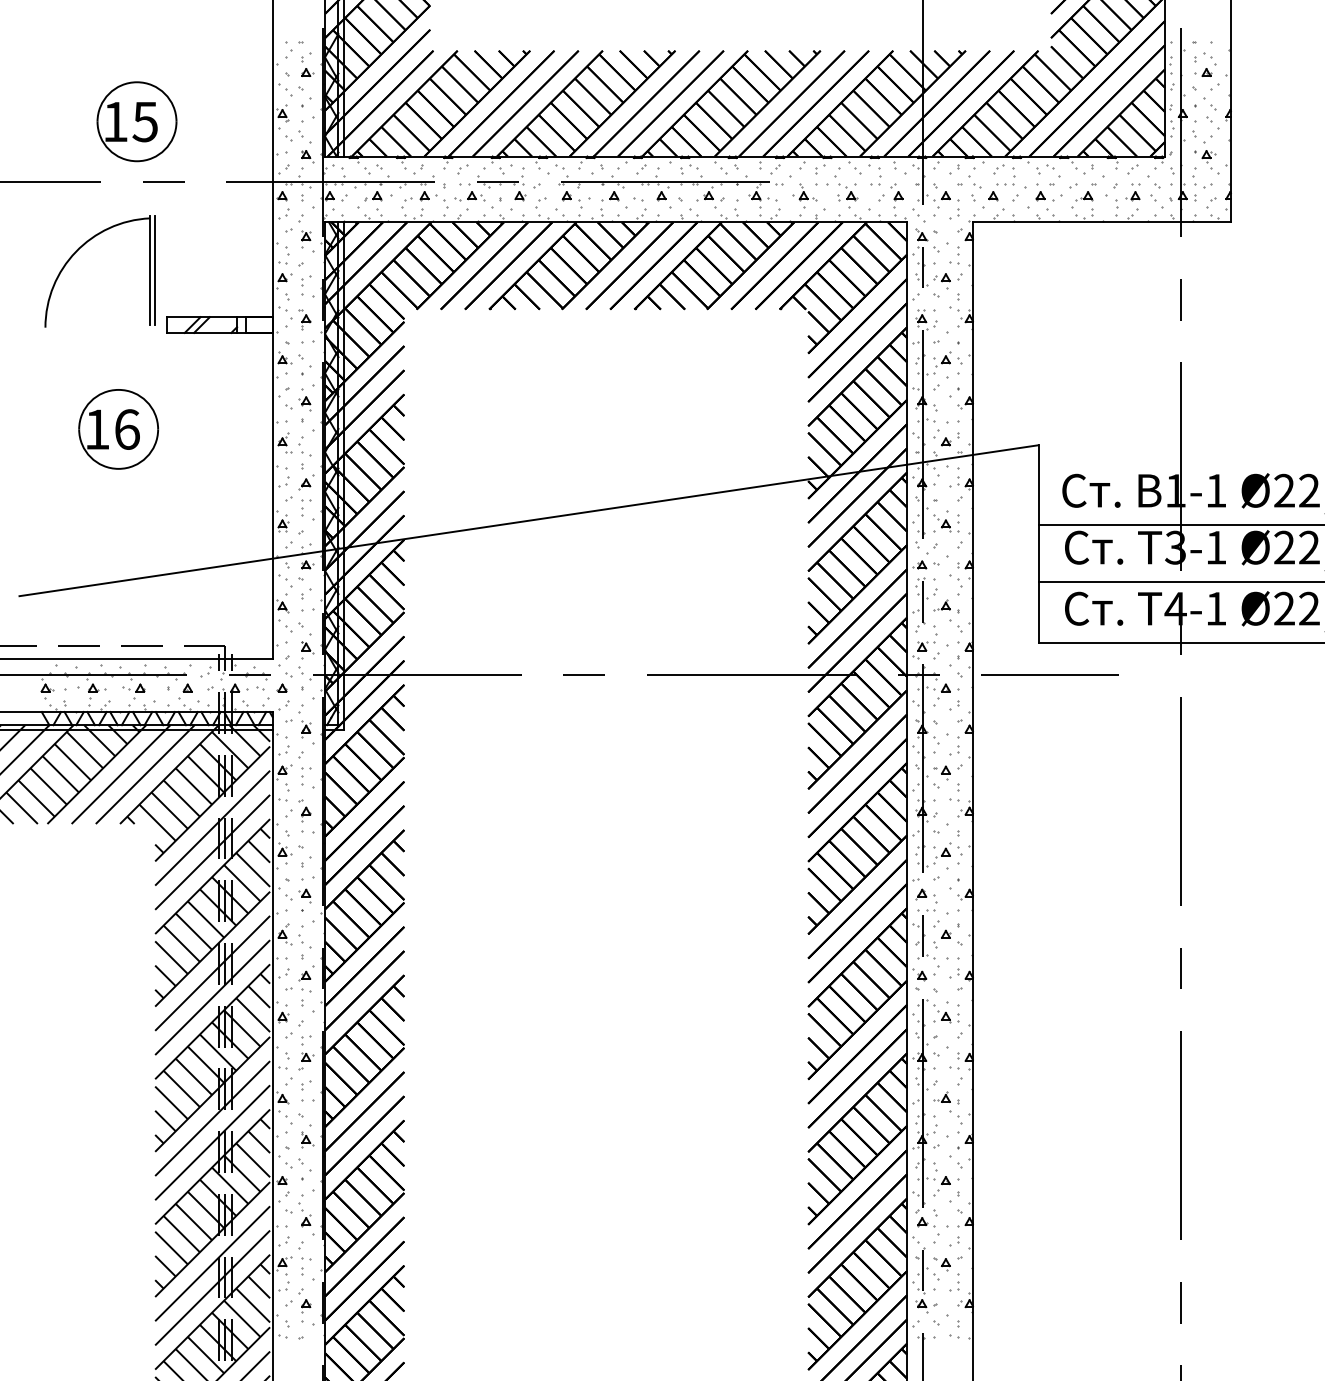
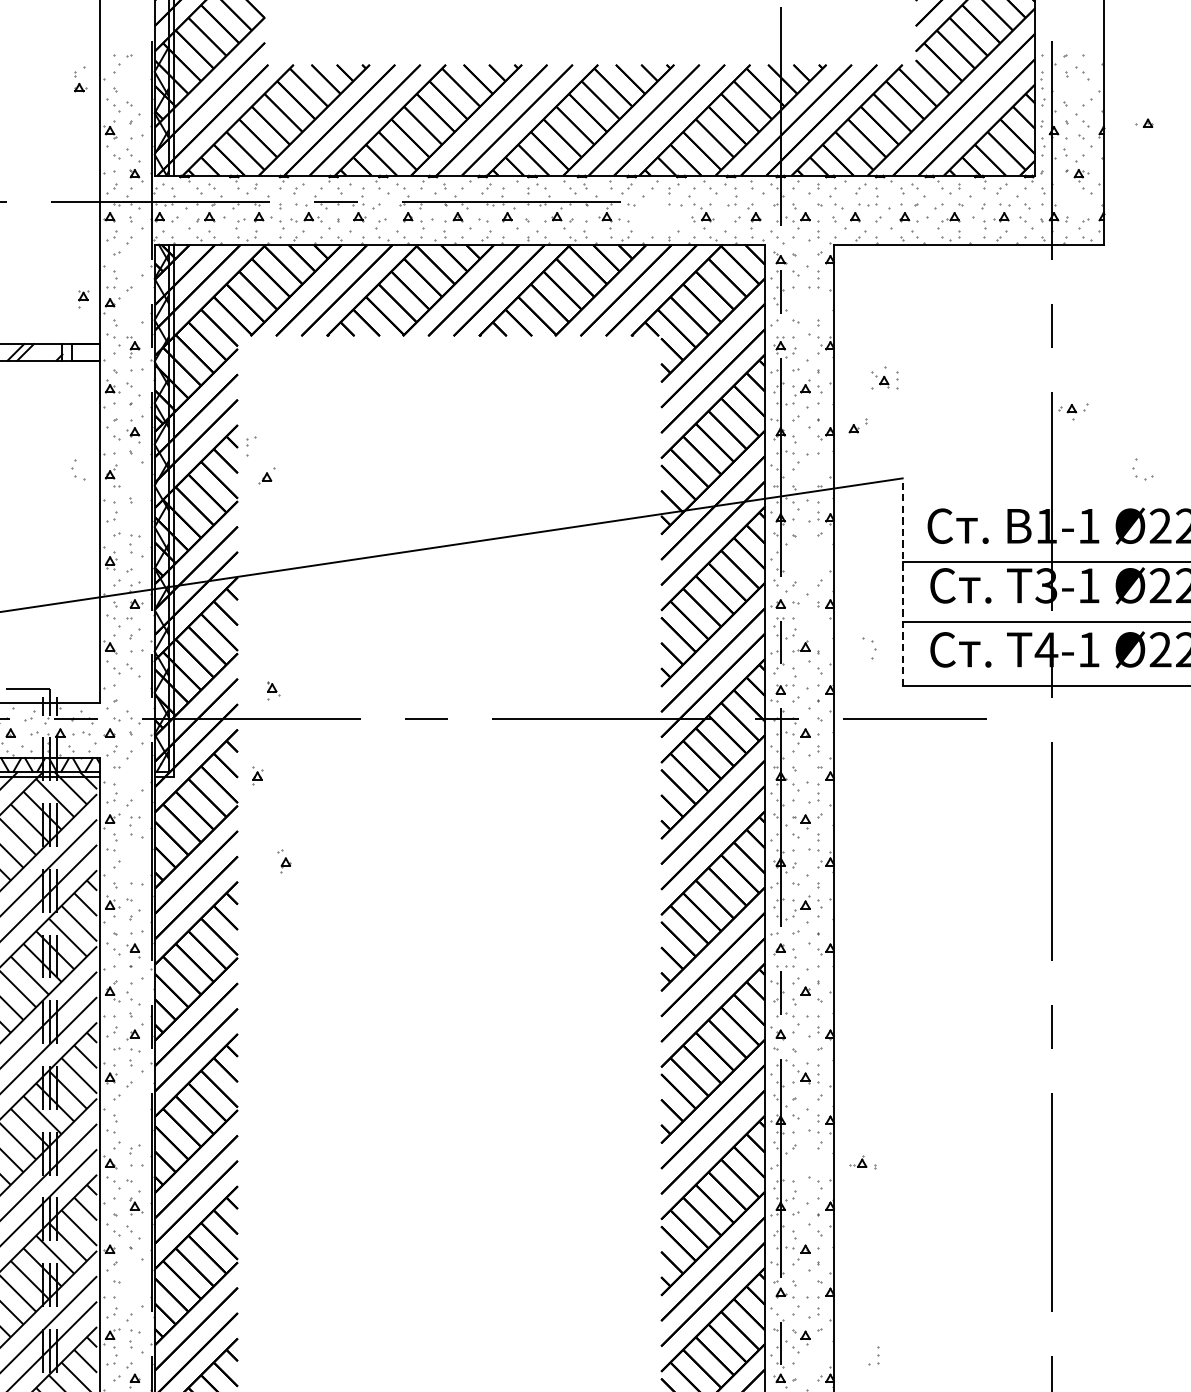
part: (307, 64) -> (80, 79), moved
part: (1203, 72) -> (1144, 123), moved
part: (1194, 176) -> (1135, 468), moved
part: (804, 195) -> (657, 216), removed
part: (306, 239) -> (83, 299), moved
part: (947, 281) -> (1073, 412), moved
part: (306, 285) -> (251, 446), moved
part: (950, 439) -> (858, 426), moved
part: (304, 446) -> (77, 470), moved
part: (306, 482) -> (267, 476), moved
part: (946, 521) -> (884, 378), moved
line: (1038, 544) -> (902, 582), solid -> dashed
part: (955, 584) -> (869, 647), moved
part: (307, 650) -> (273, 691), moved
part: (306, 729) -> (257, 776), moved
part: (304, 810) -> (284, 861), moved
part: (306, 1052) -> (135, 1115), removed
part: (946, 1097) -> (862, 1162), moved
part: (304, 1210) -> (133, 1280), removed
part: (954, 1282) -> (874, 1356), moved

